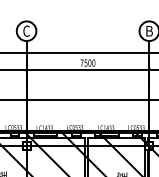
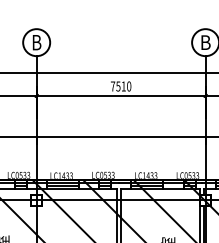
text: (26, 31) -> (36, 42), C -> B
text: (89, 63) -> (123, 86), 7500 -> 7510

